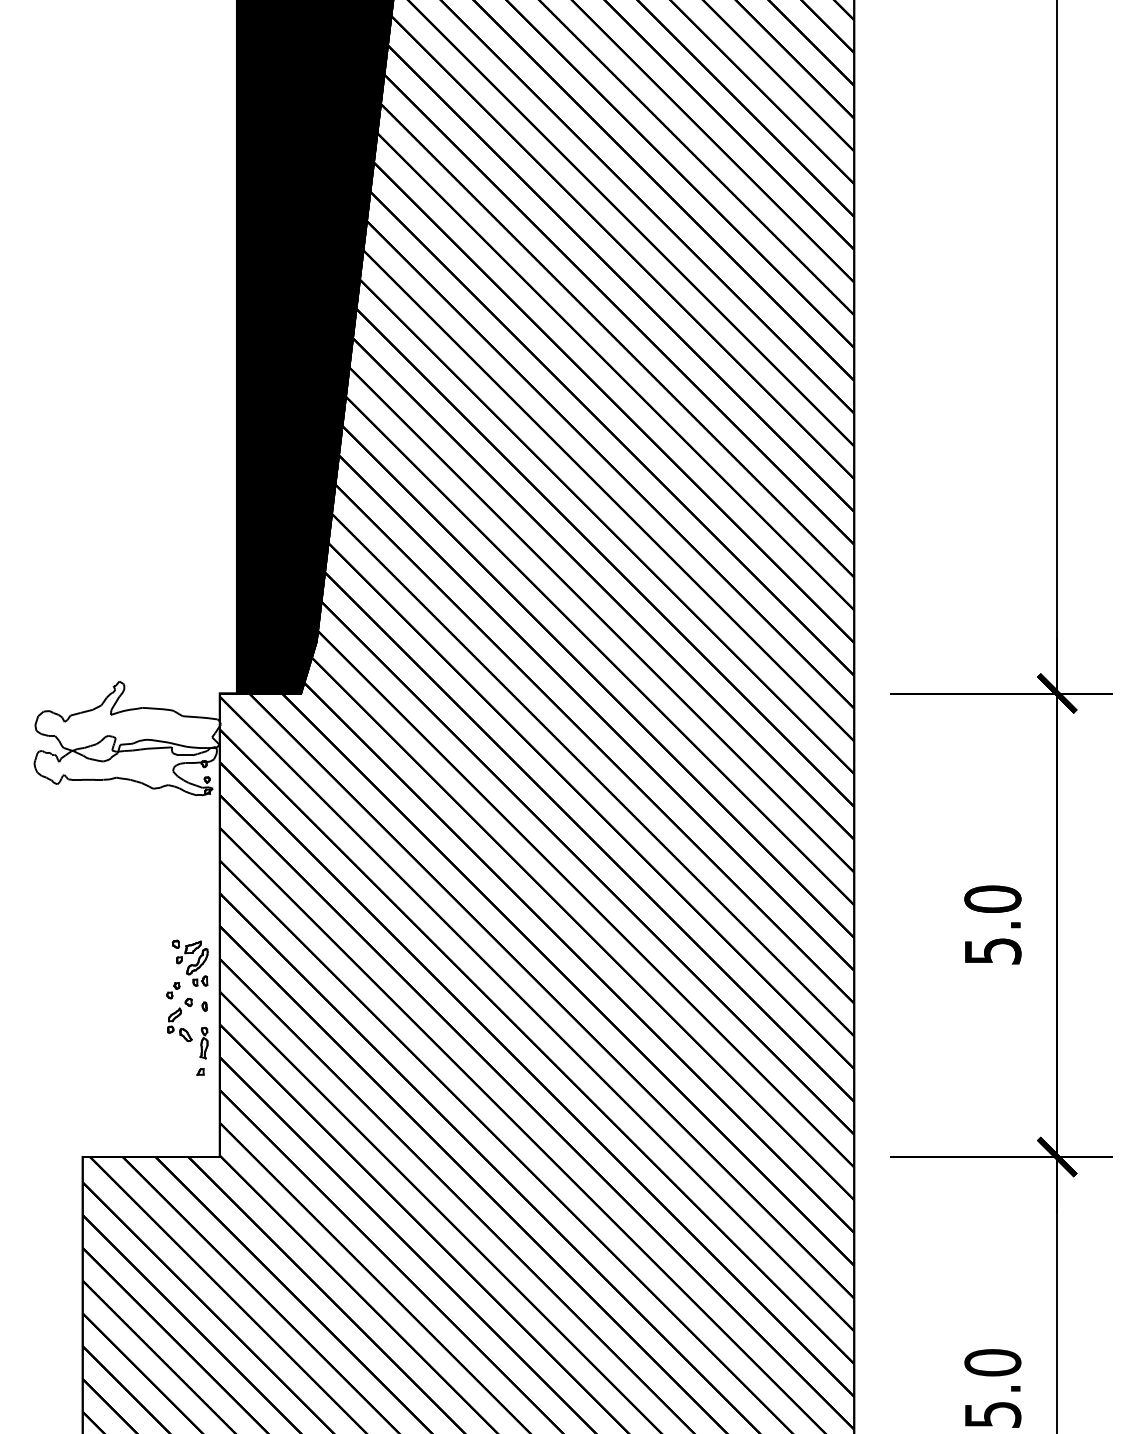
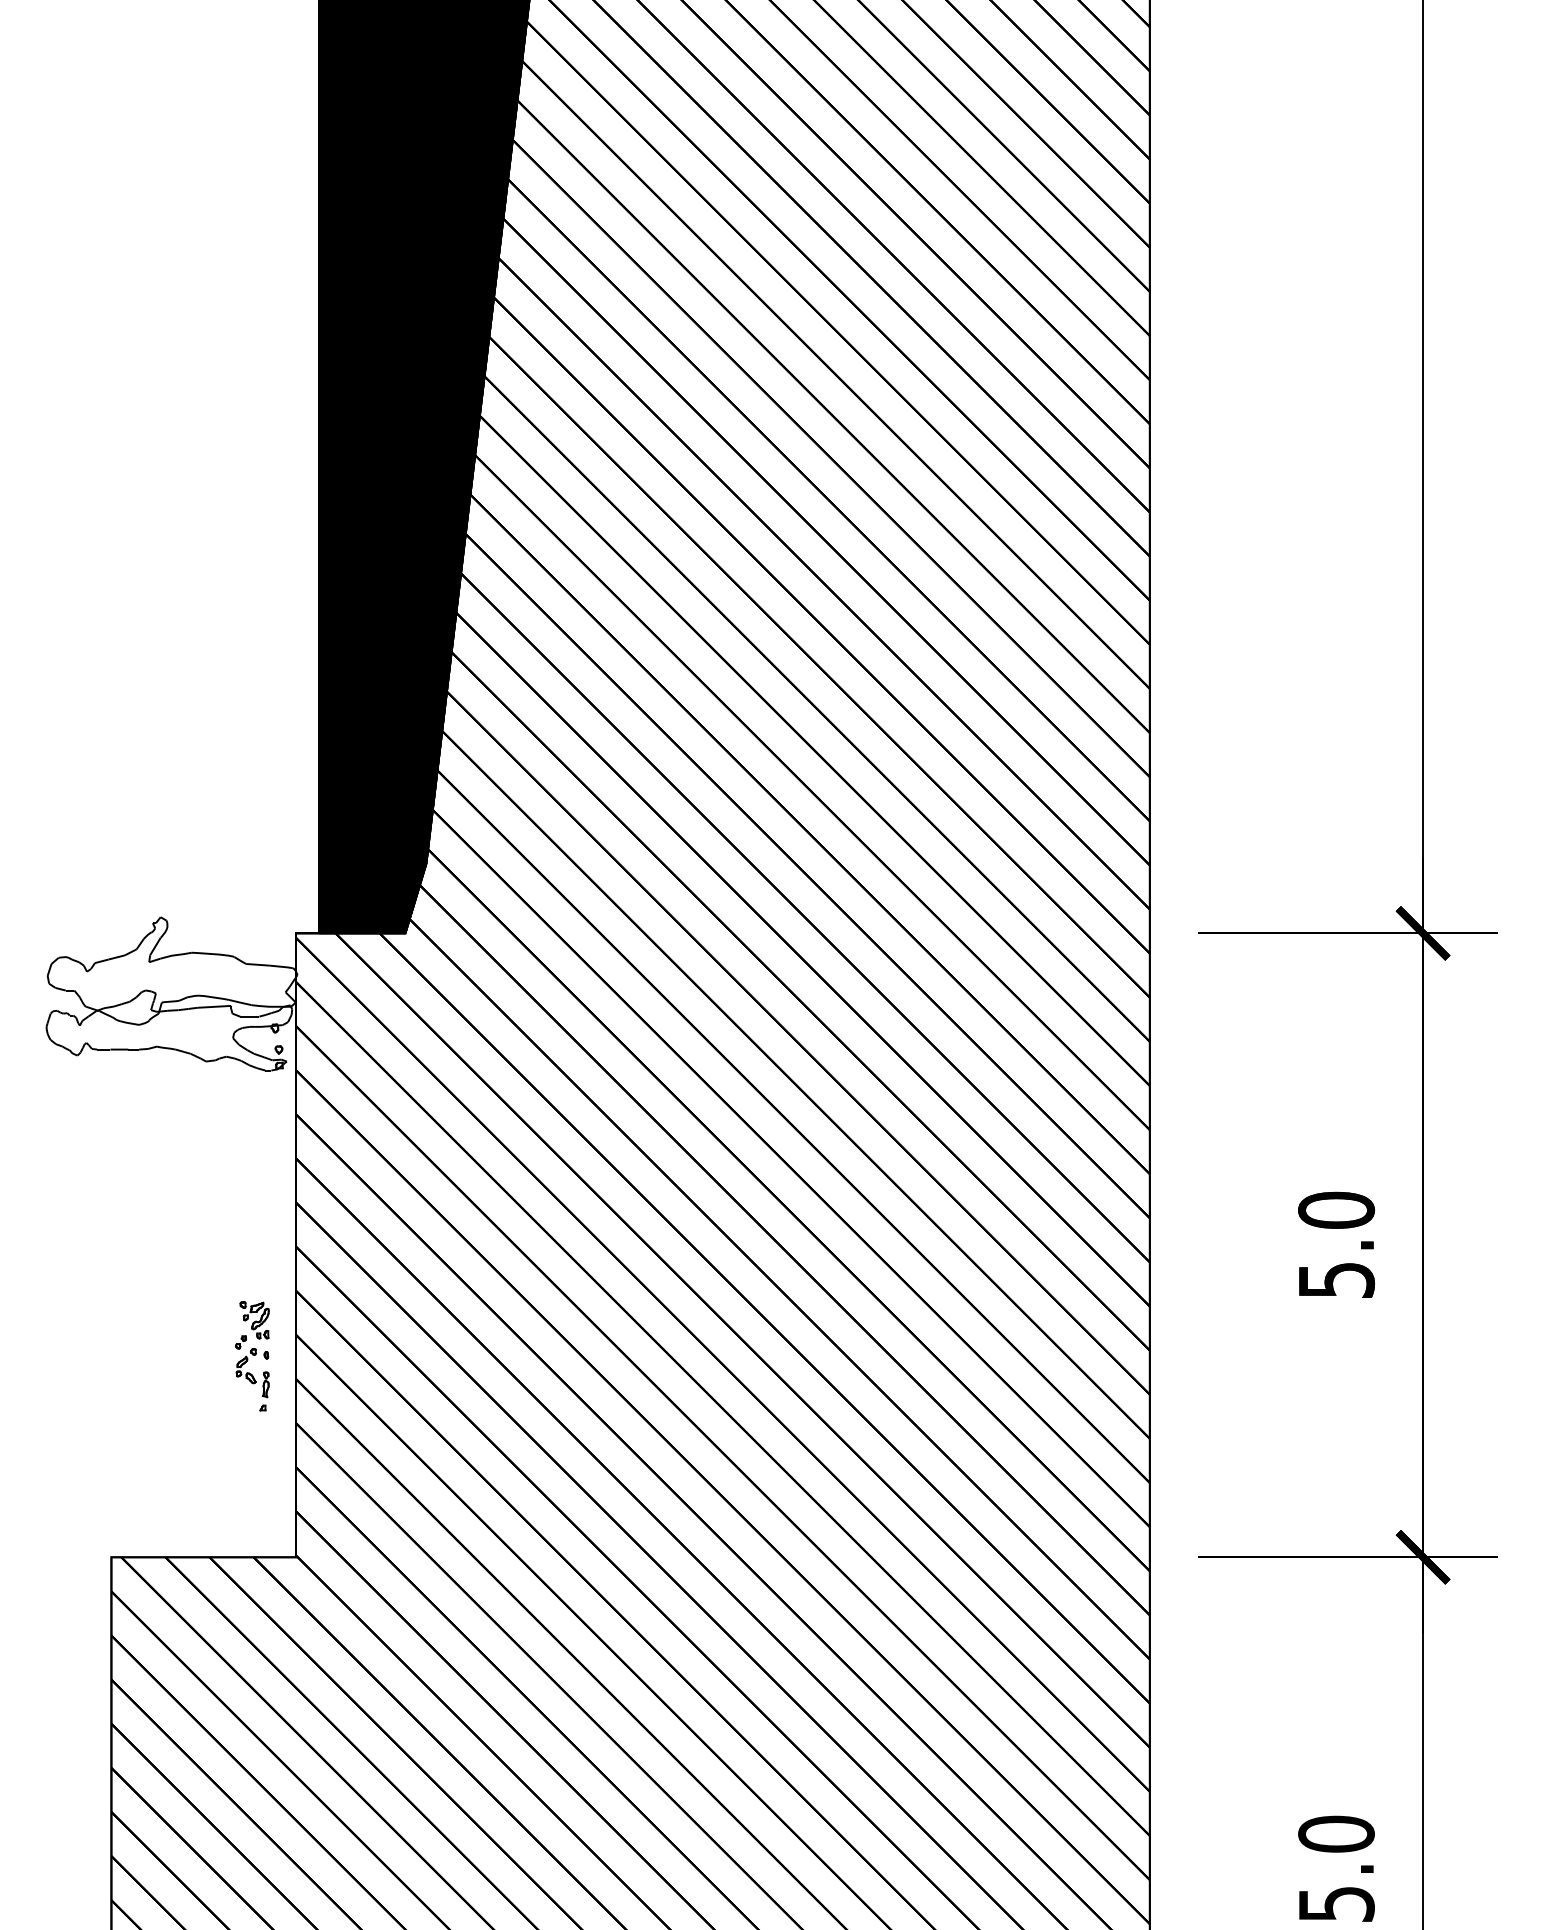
part: (187, 1007) -> (252, 1356), size x0.6

